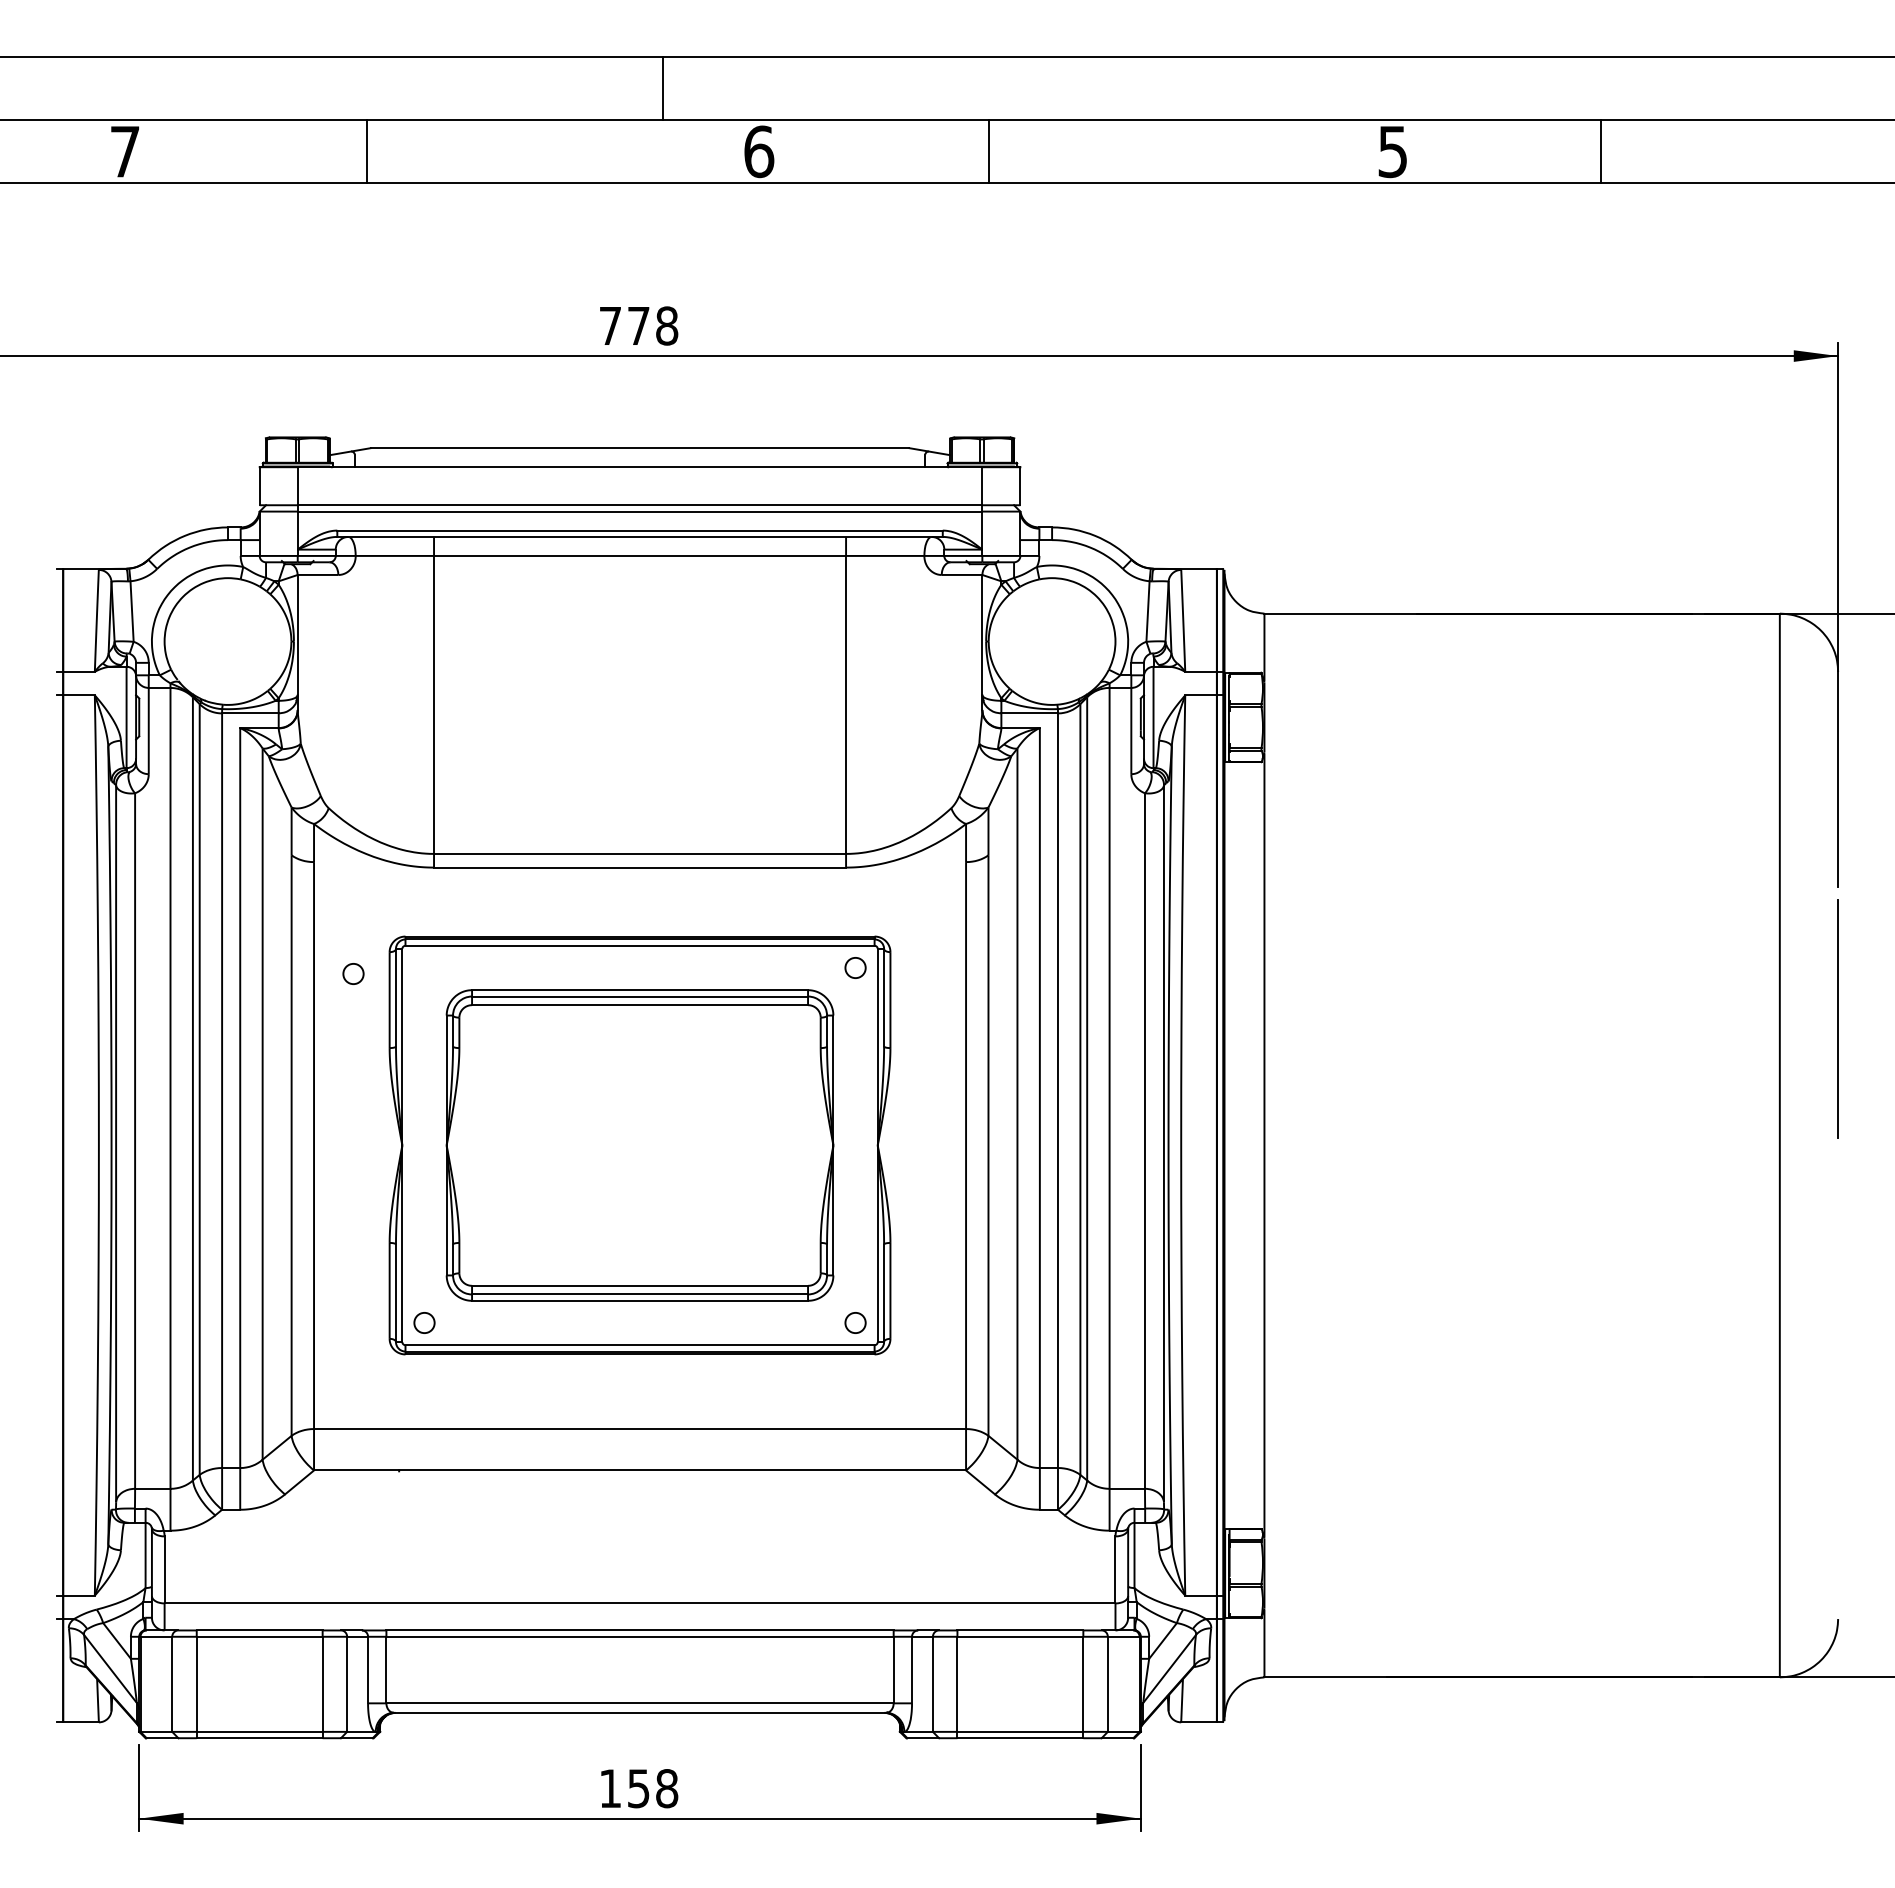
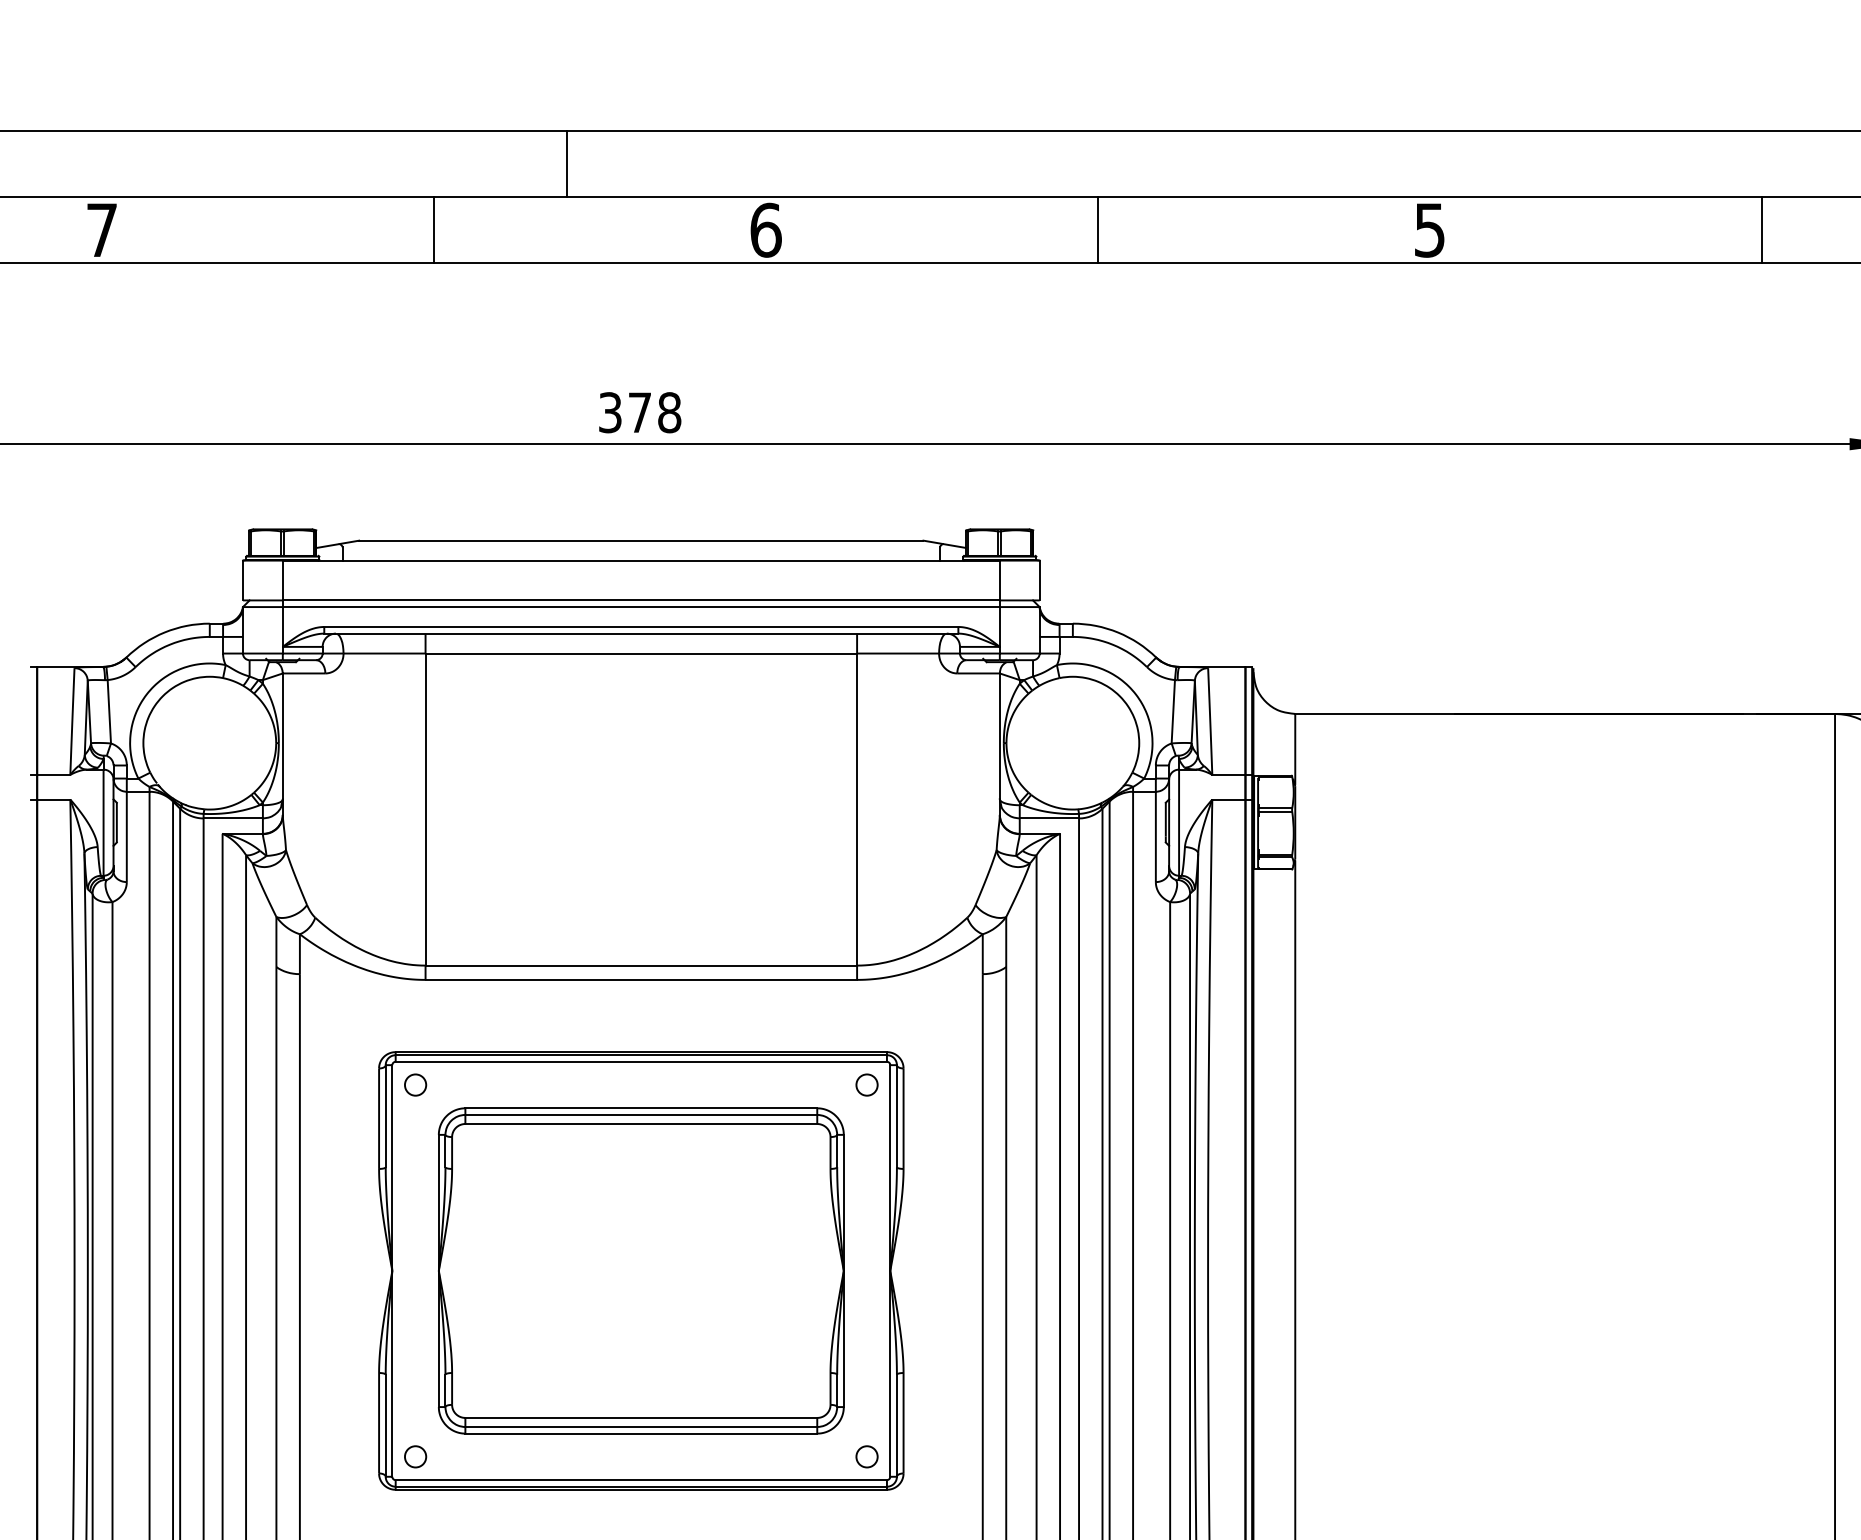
line: (663, 88) -> (567, 163), moved
line: (367, 151) -> (434, 229), moved
line: (989, 151) -> (1098, 229), moved
line: (1601, 151) -> (1762, 229), moved
text: (610, 325) -> (610, 412), 778 -> 378
part: (353, 973) -> (415, 1084), moved

